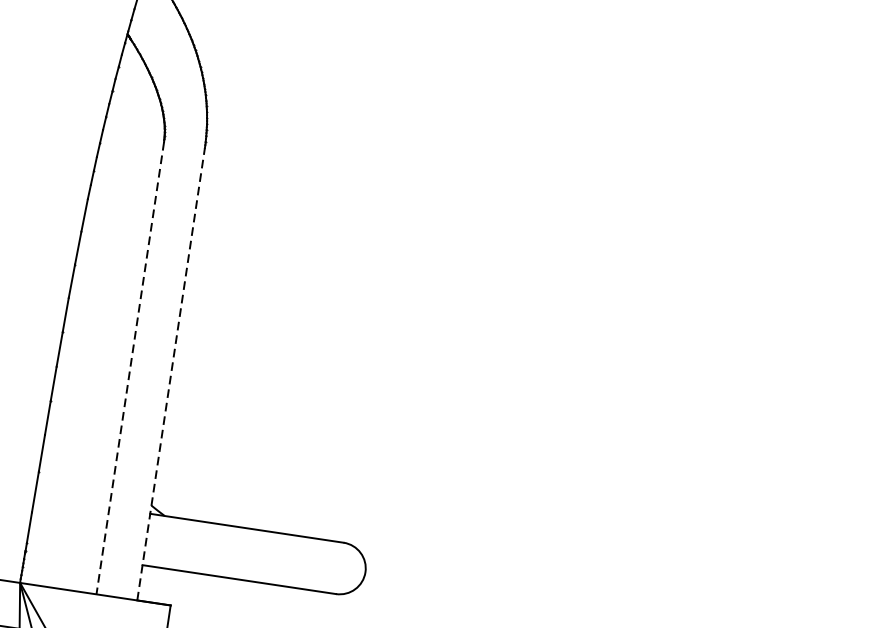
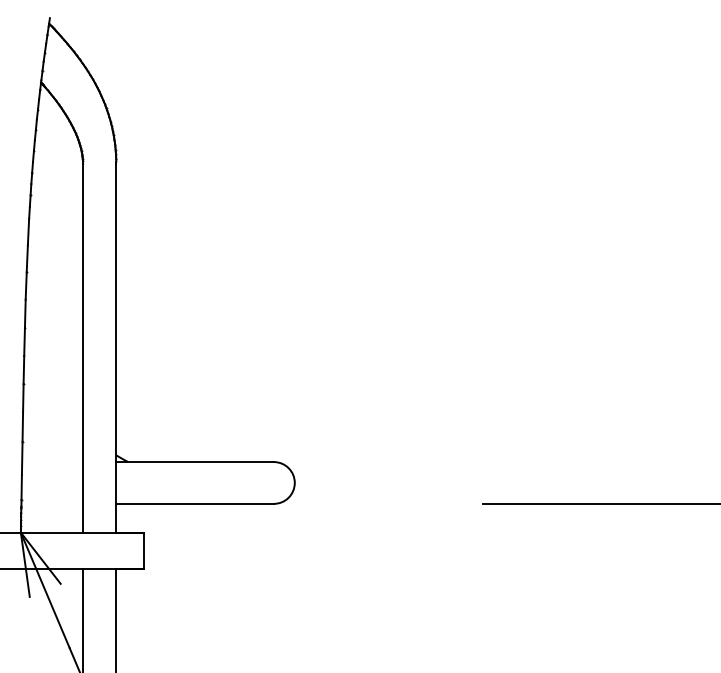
line: (130, 368) -> (83, 348), dashed -> solid
line: (171, 373) -> (116, 347), dashed -> solid

